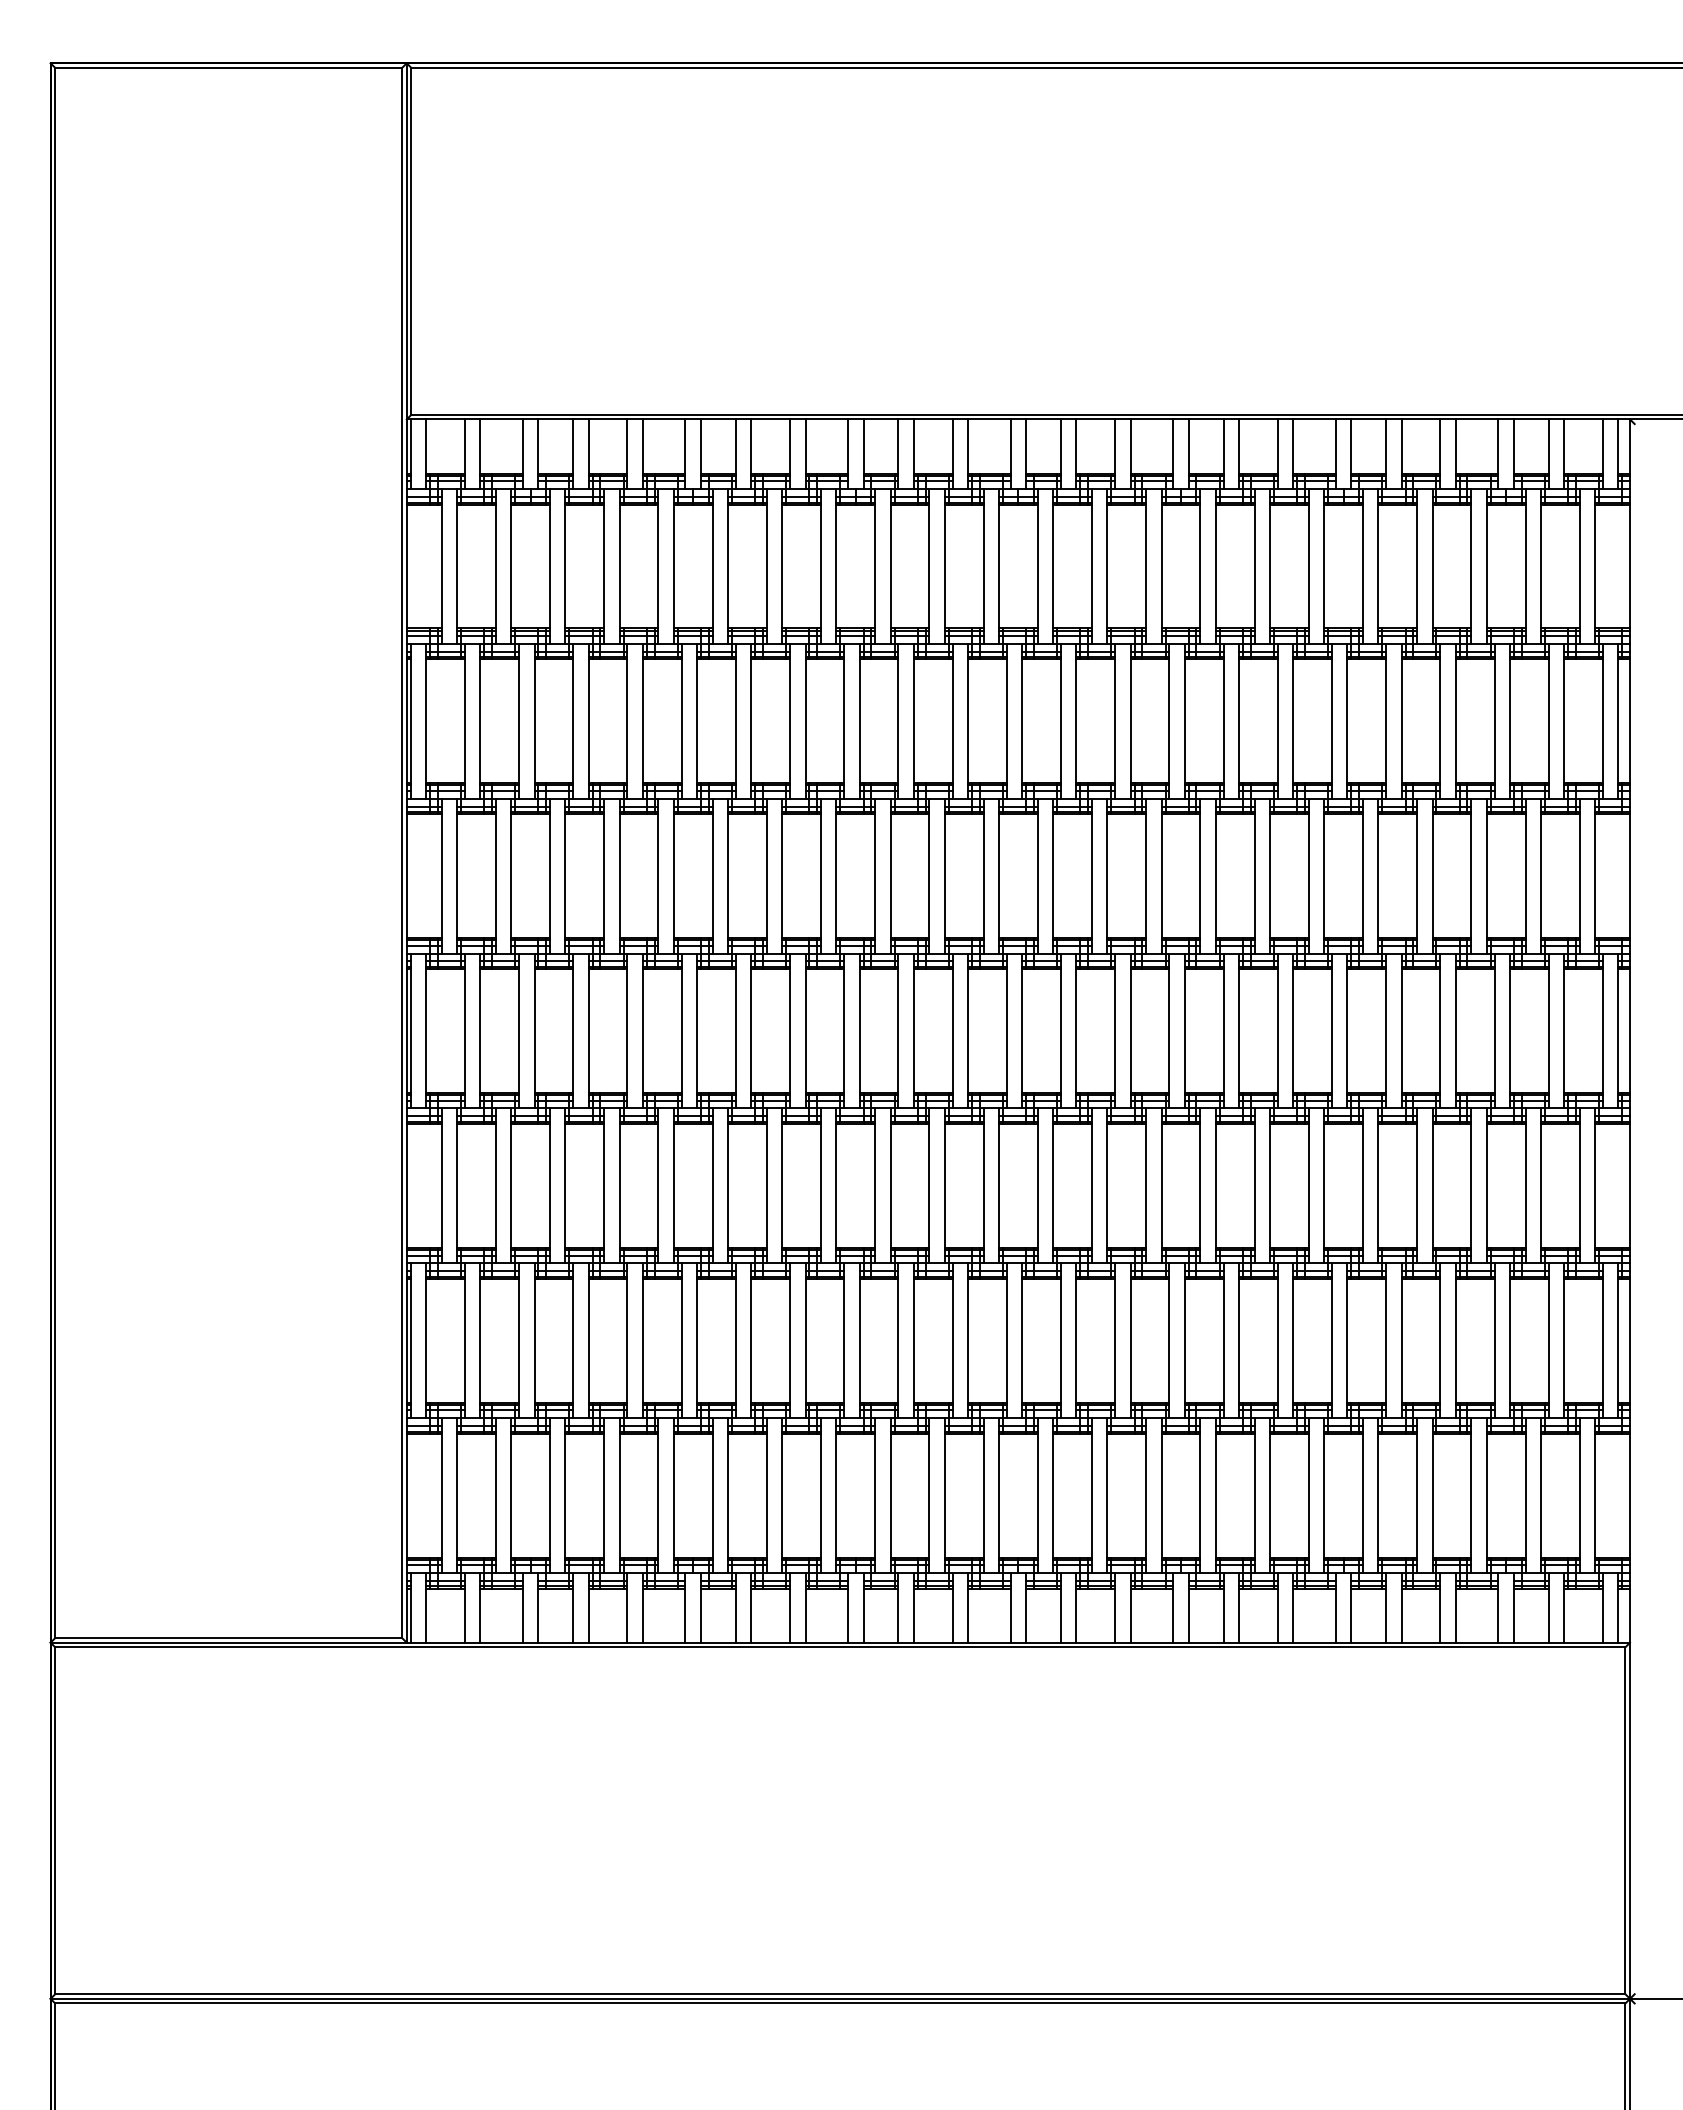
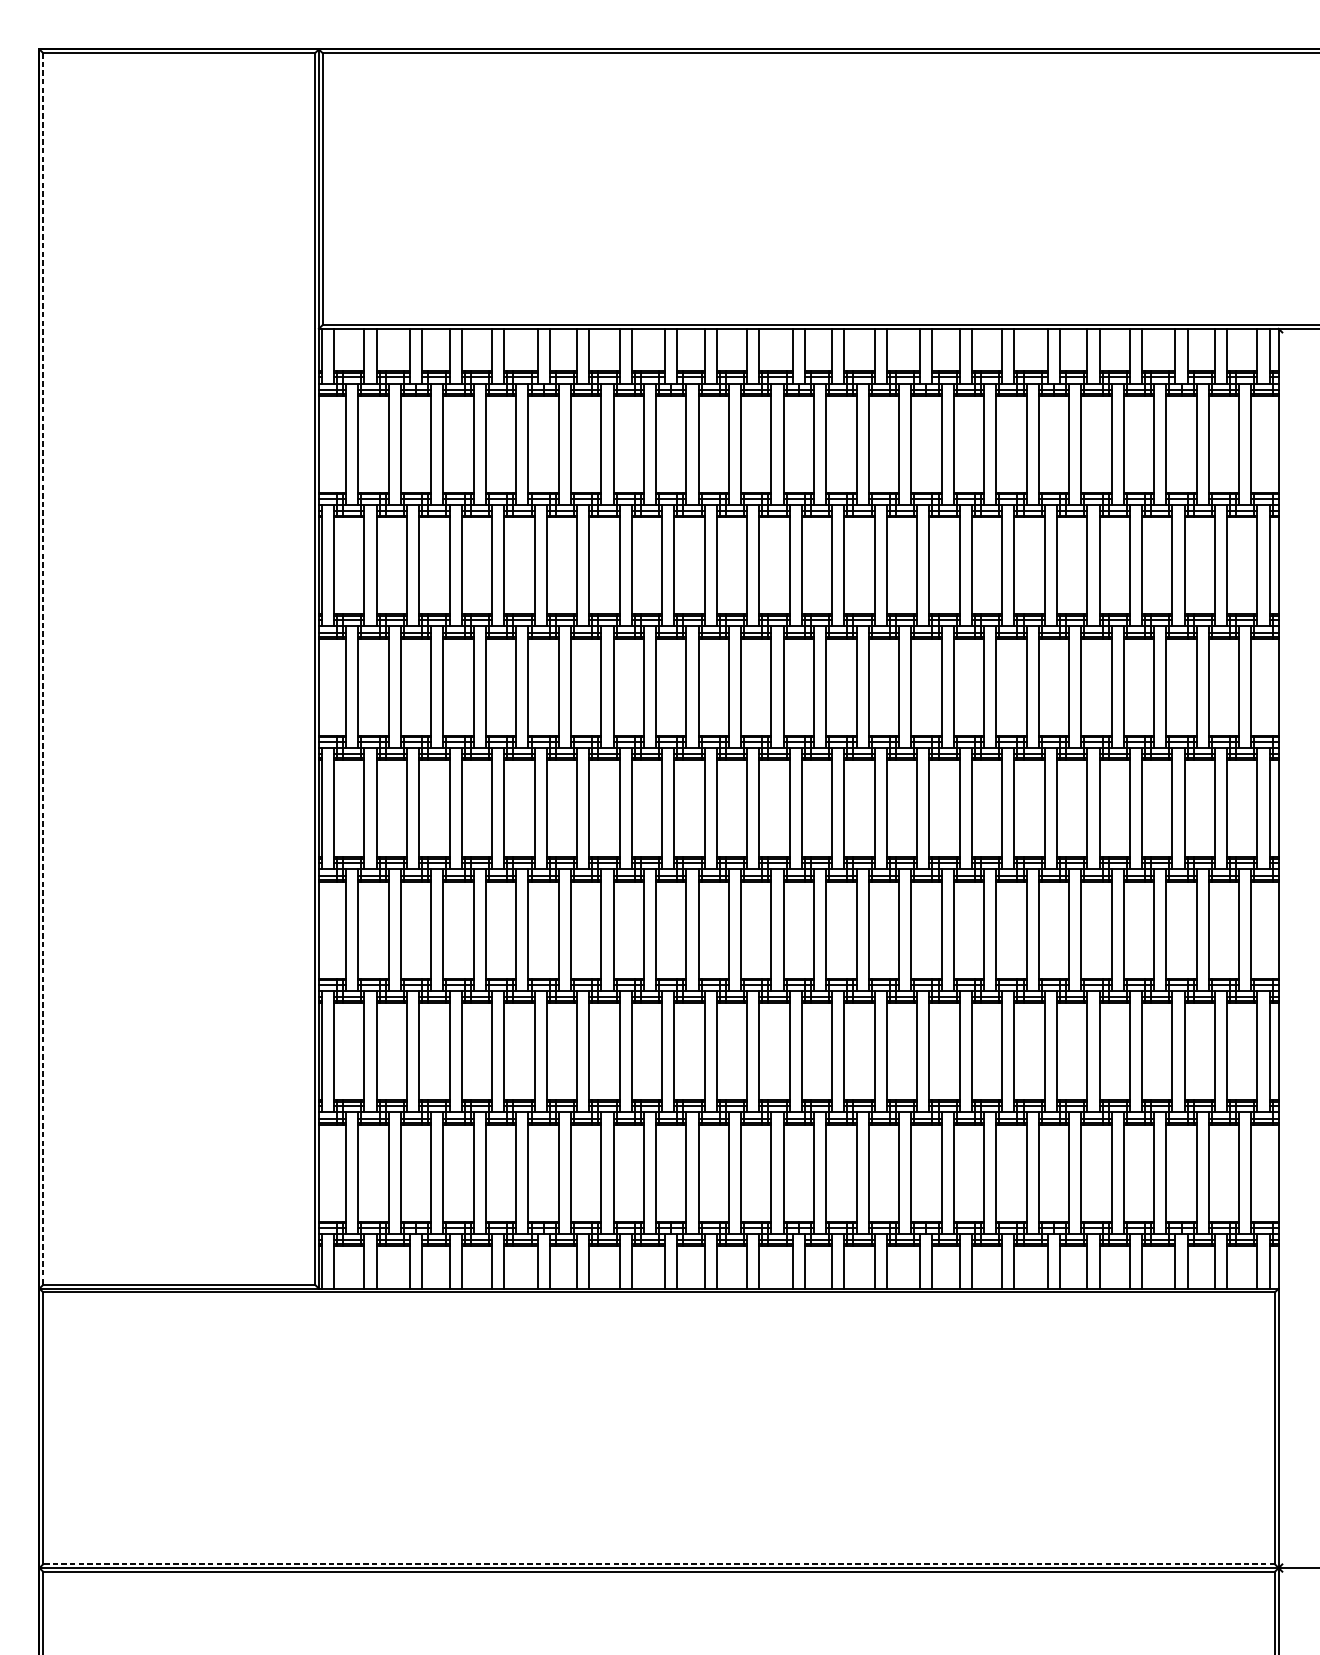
line: (55, 853) -> (43, 669), solid -> dashed
line: (839, 1994) -> (658, 1564), solid -> dashed

